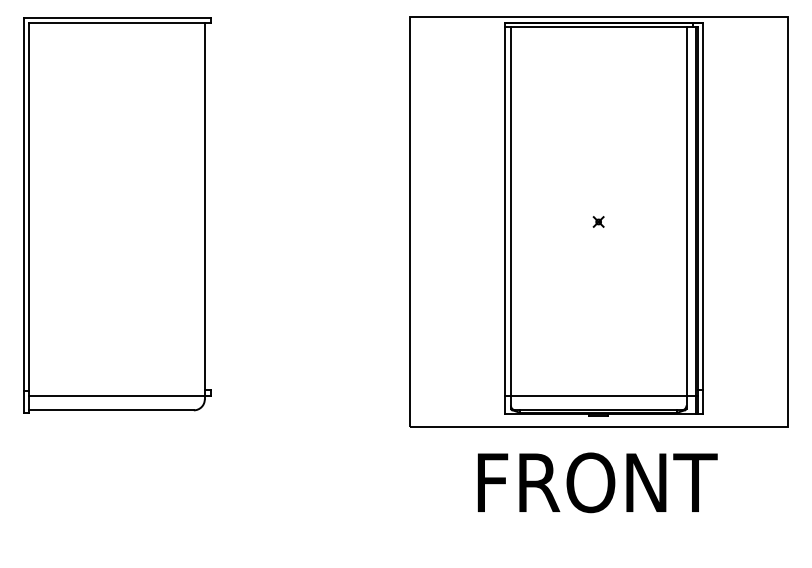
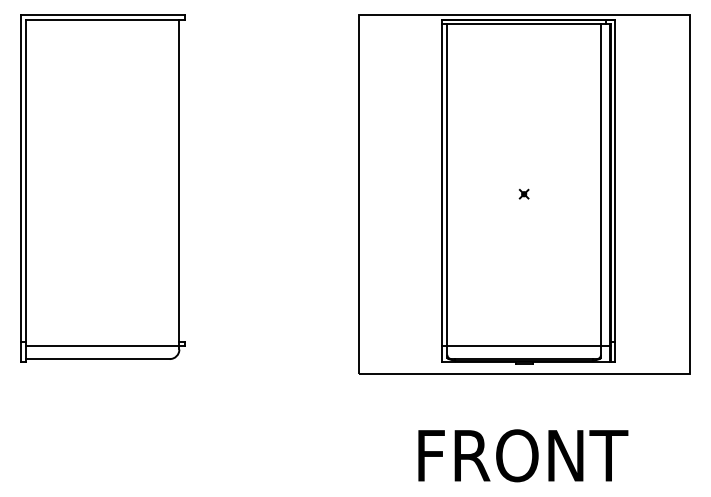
text: (597, 482) -> (523, 455), moved

